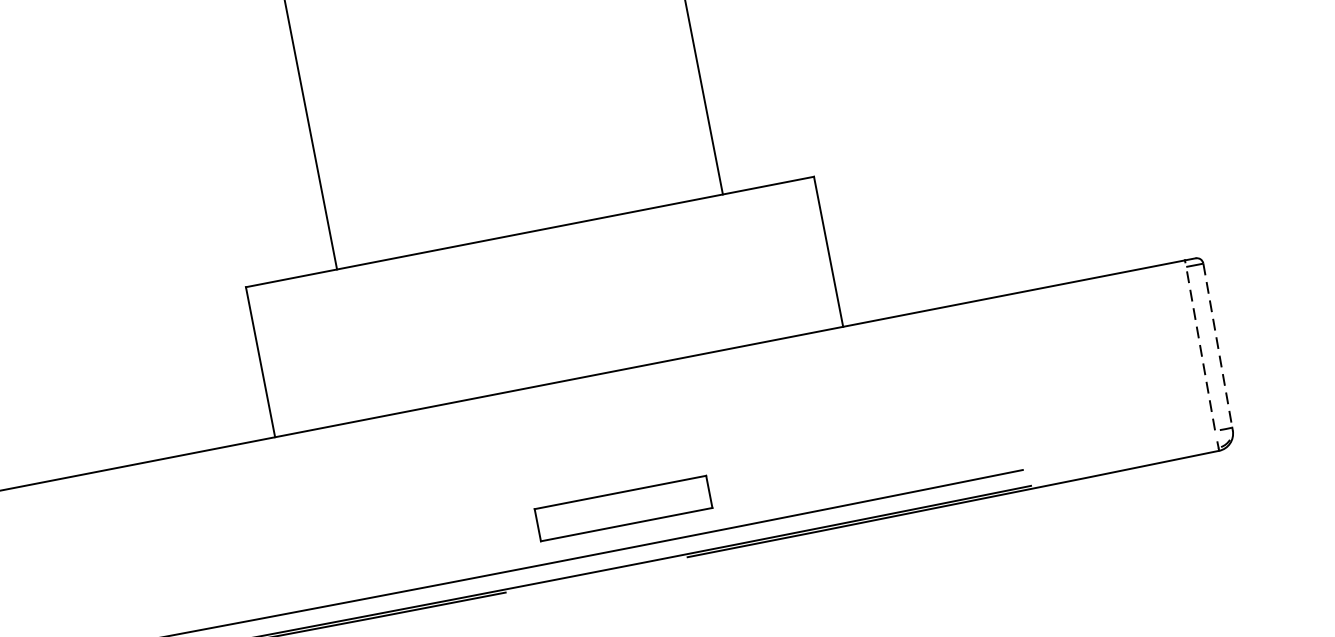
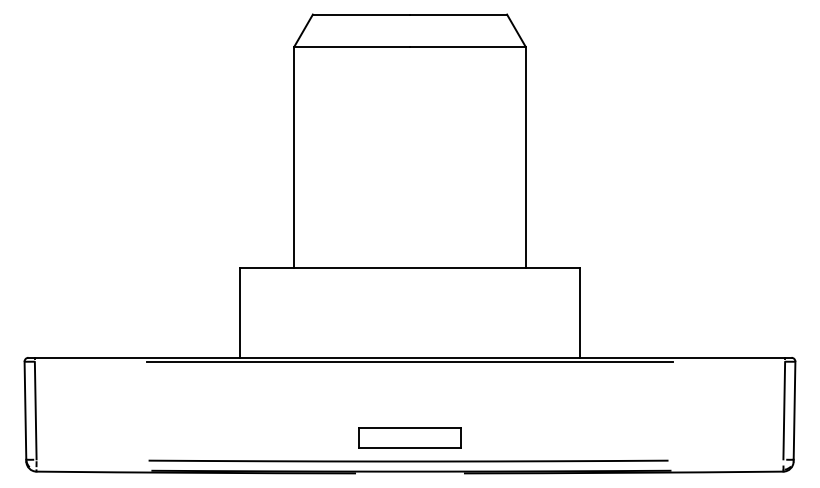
line: (1218, 346) -> (794, 411), dashed -> solid
line: (1201, 348) -> (784, 410), dashed -> solid
line: (559, 388) -> (409, 361), added
part: (622, 507) -> (409, 437), moved

